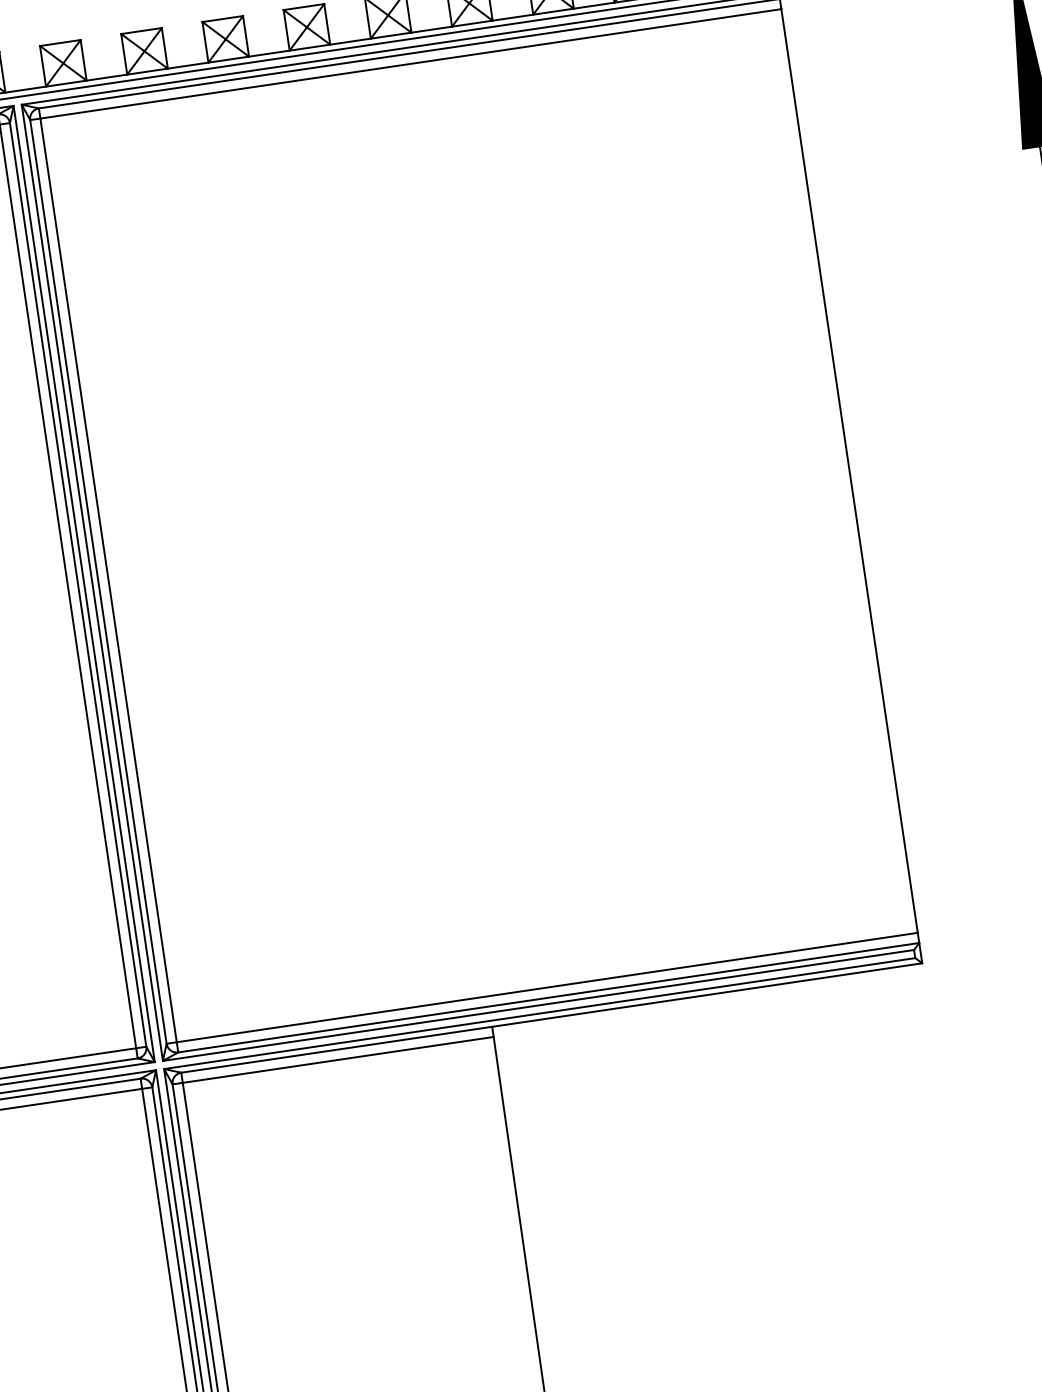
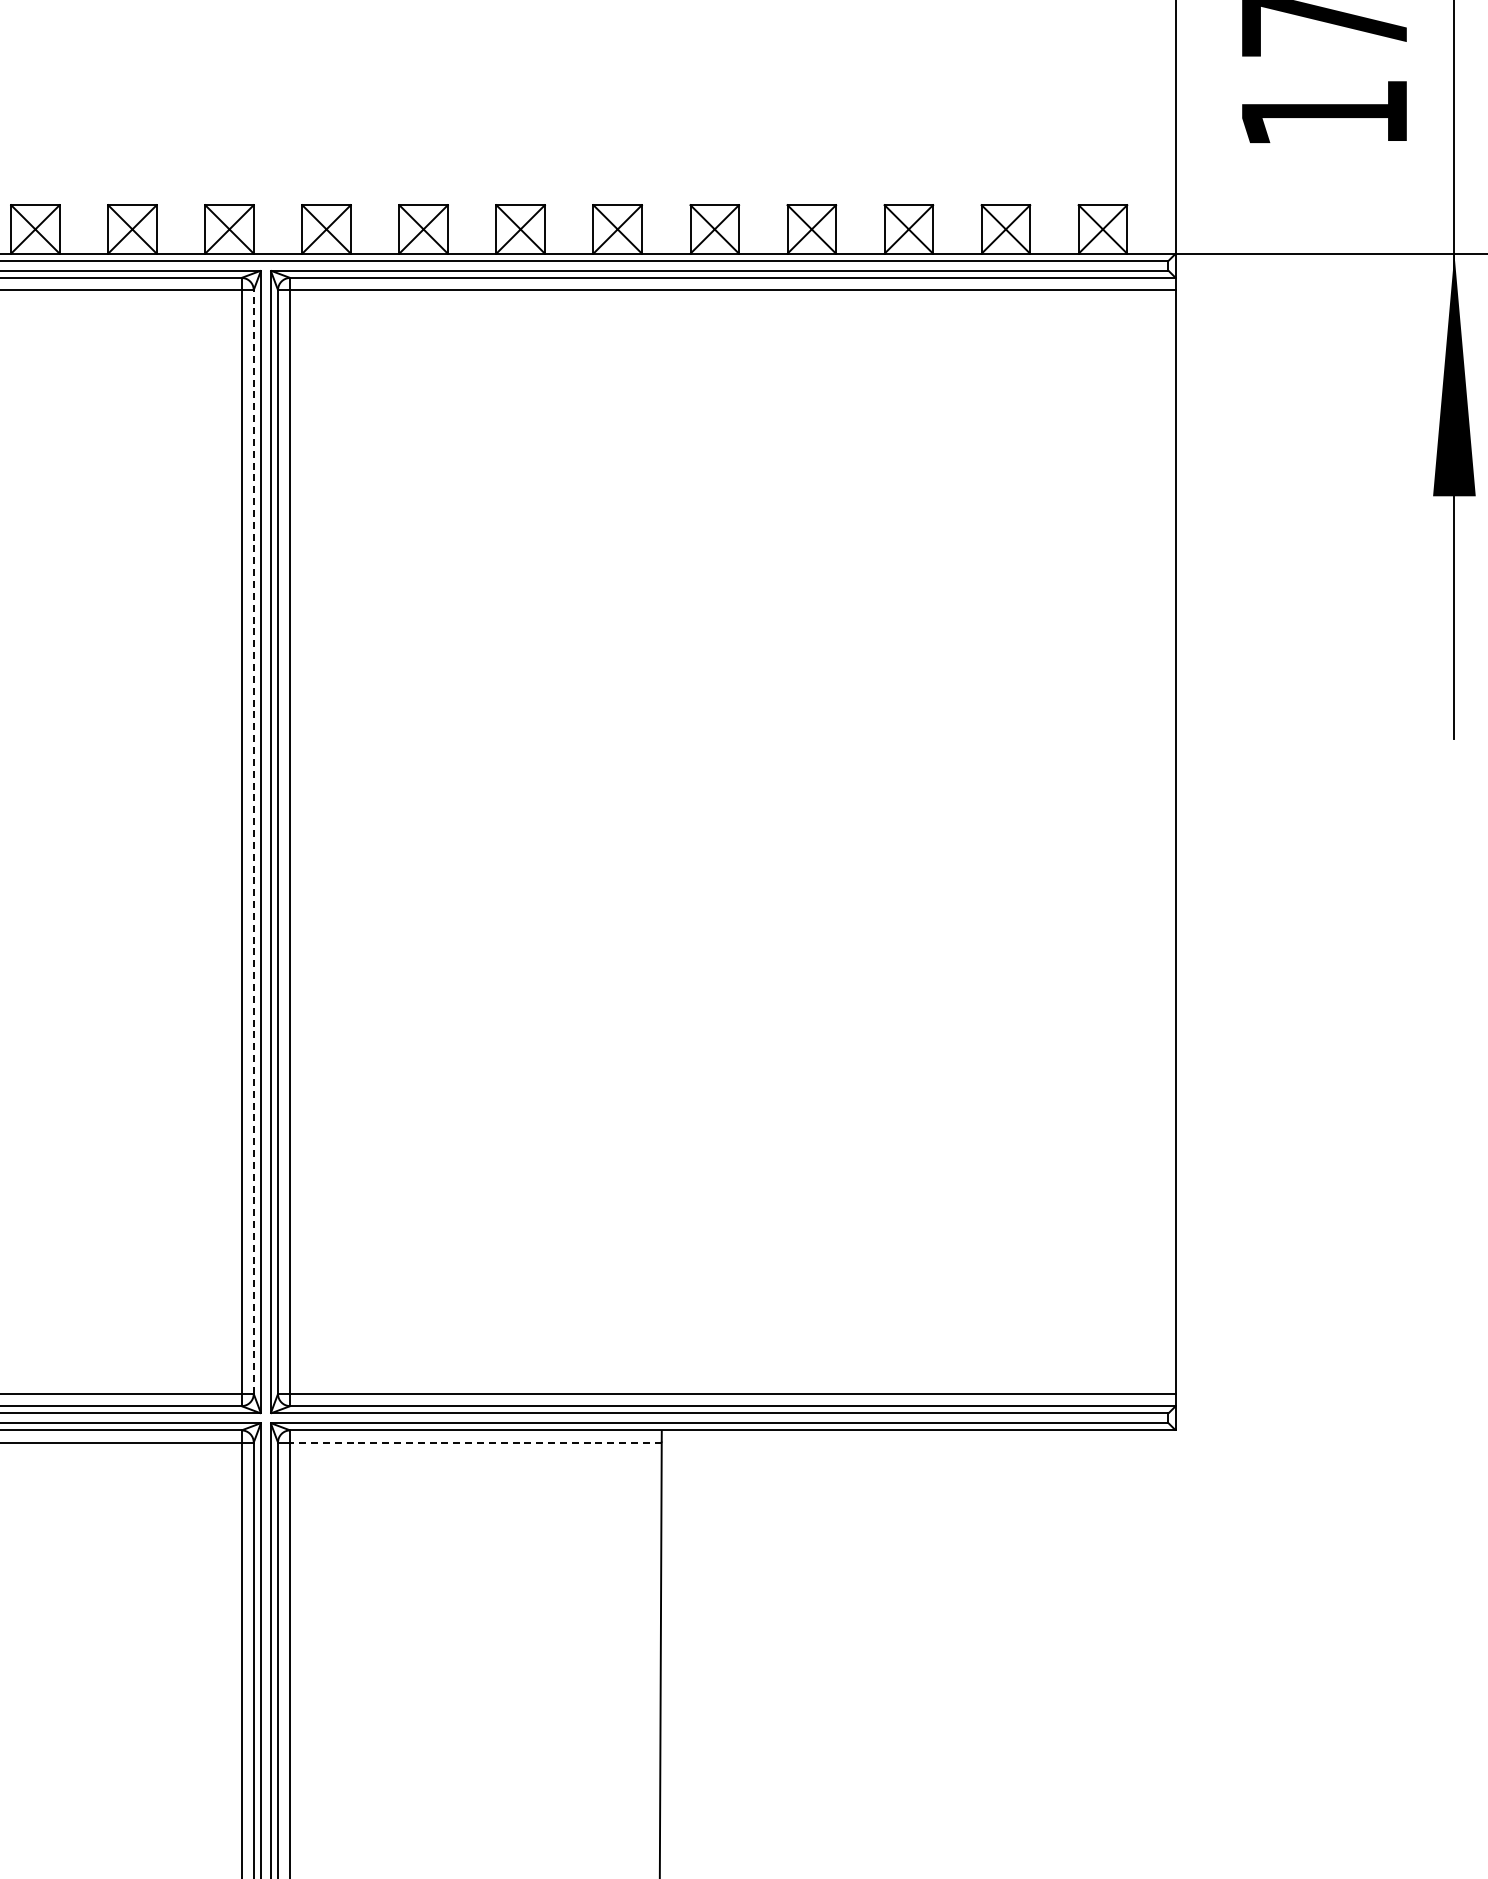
line: (77, 585) -> (253, 842), solid -> dashed
line: (337, 1059) -> (475, 1442), solid -> dashed

